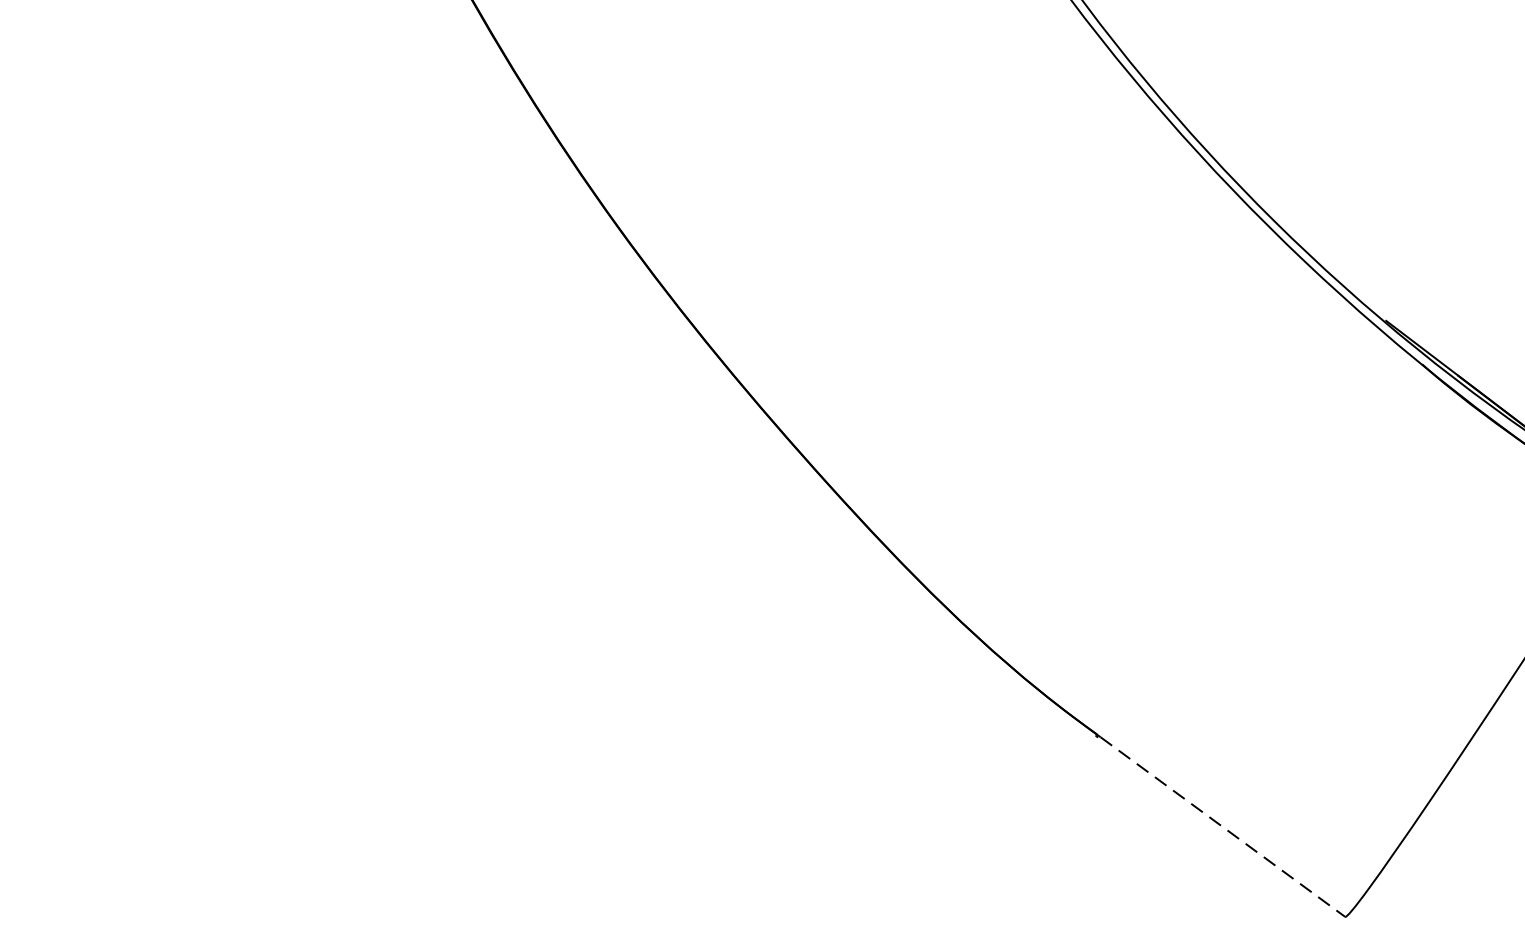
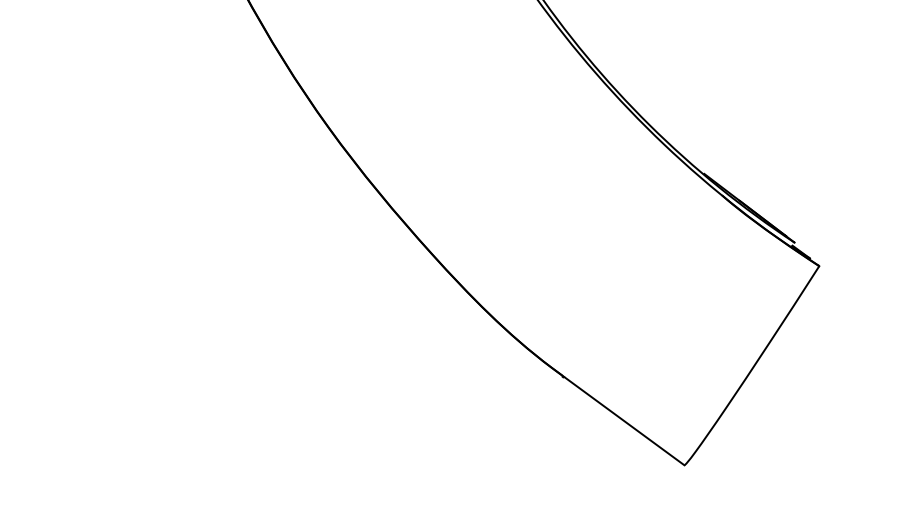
line: (1222, 827) -> (624, 421), dashed -> solid

